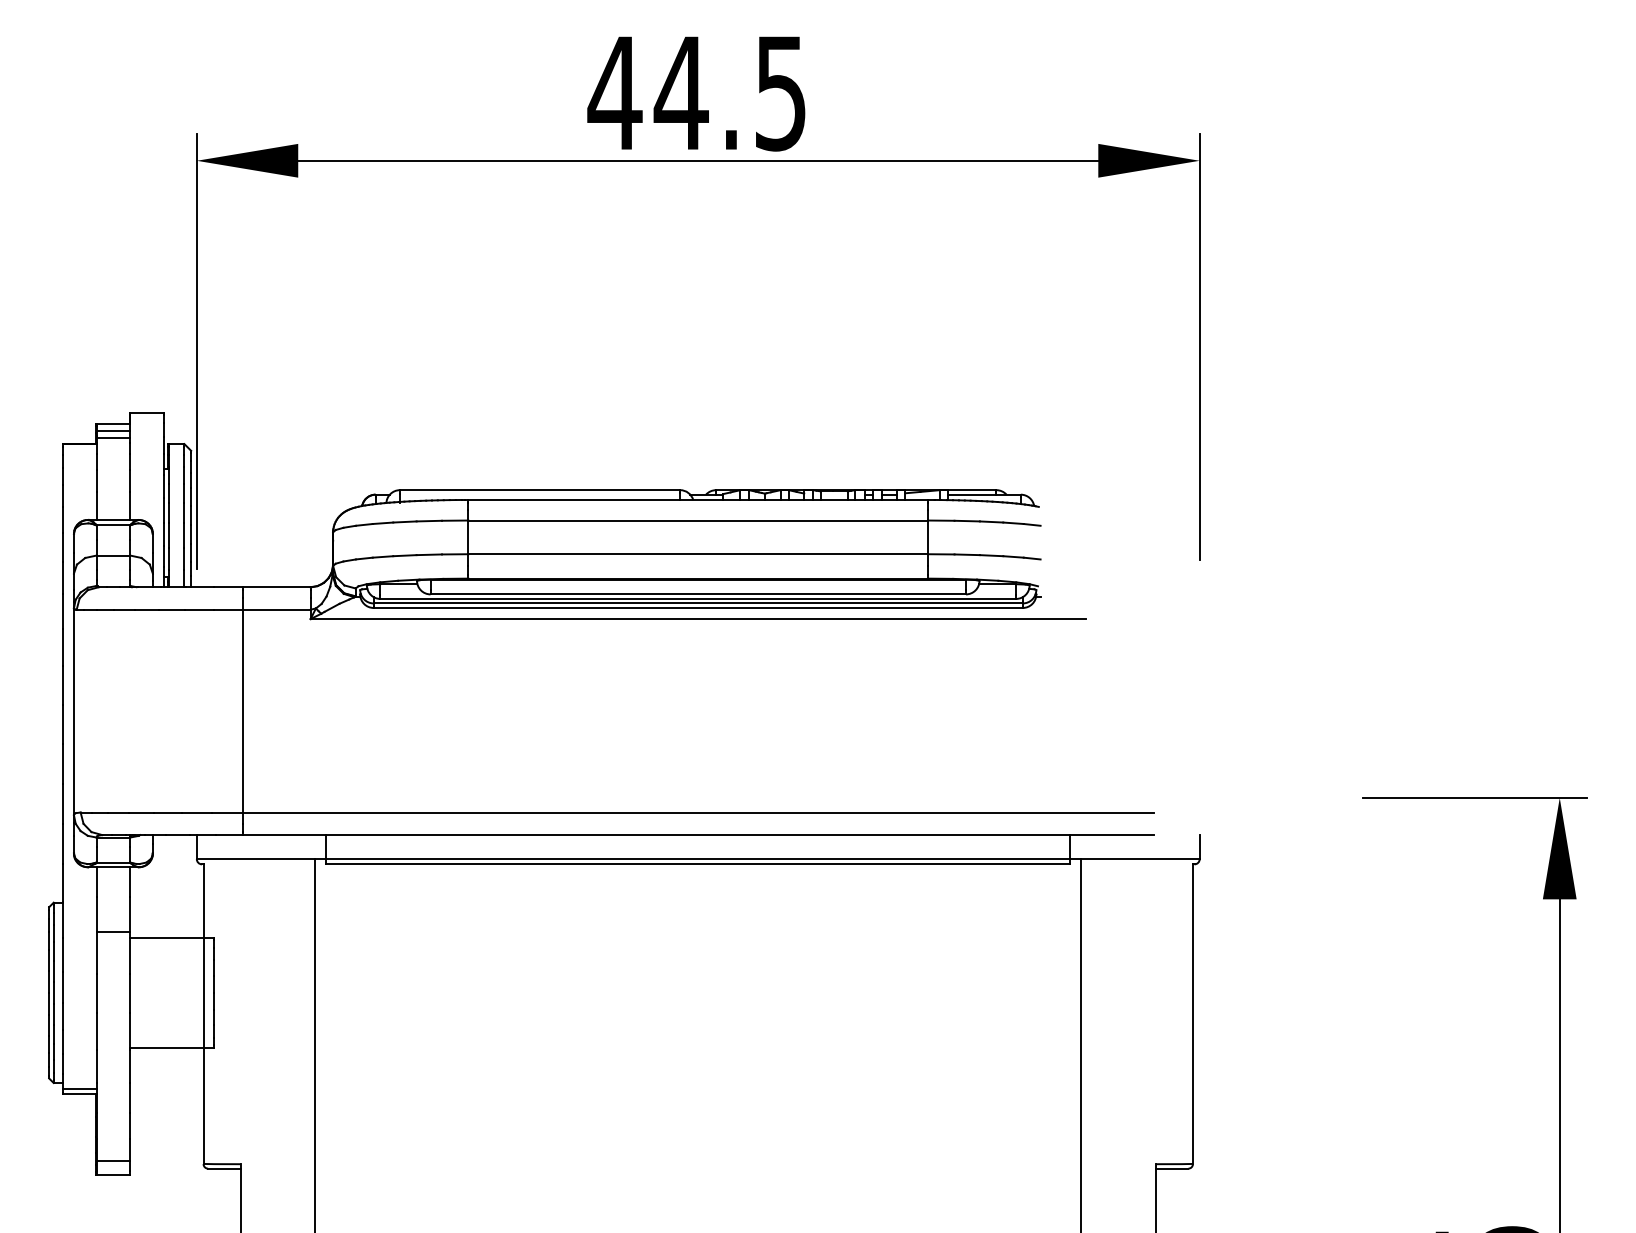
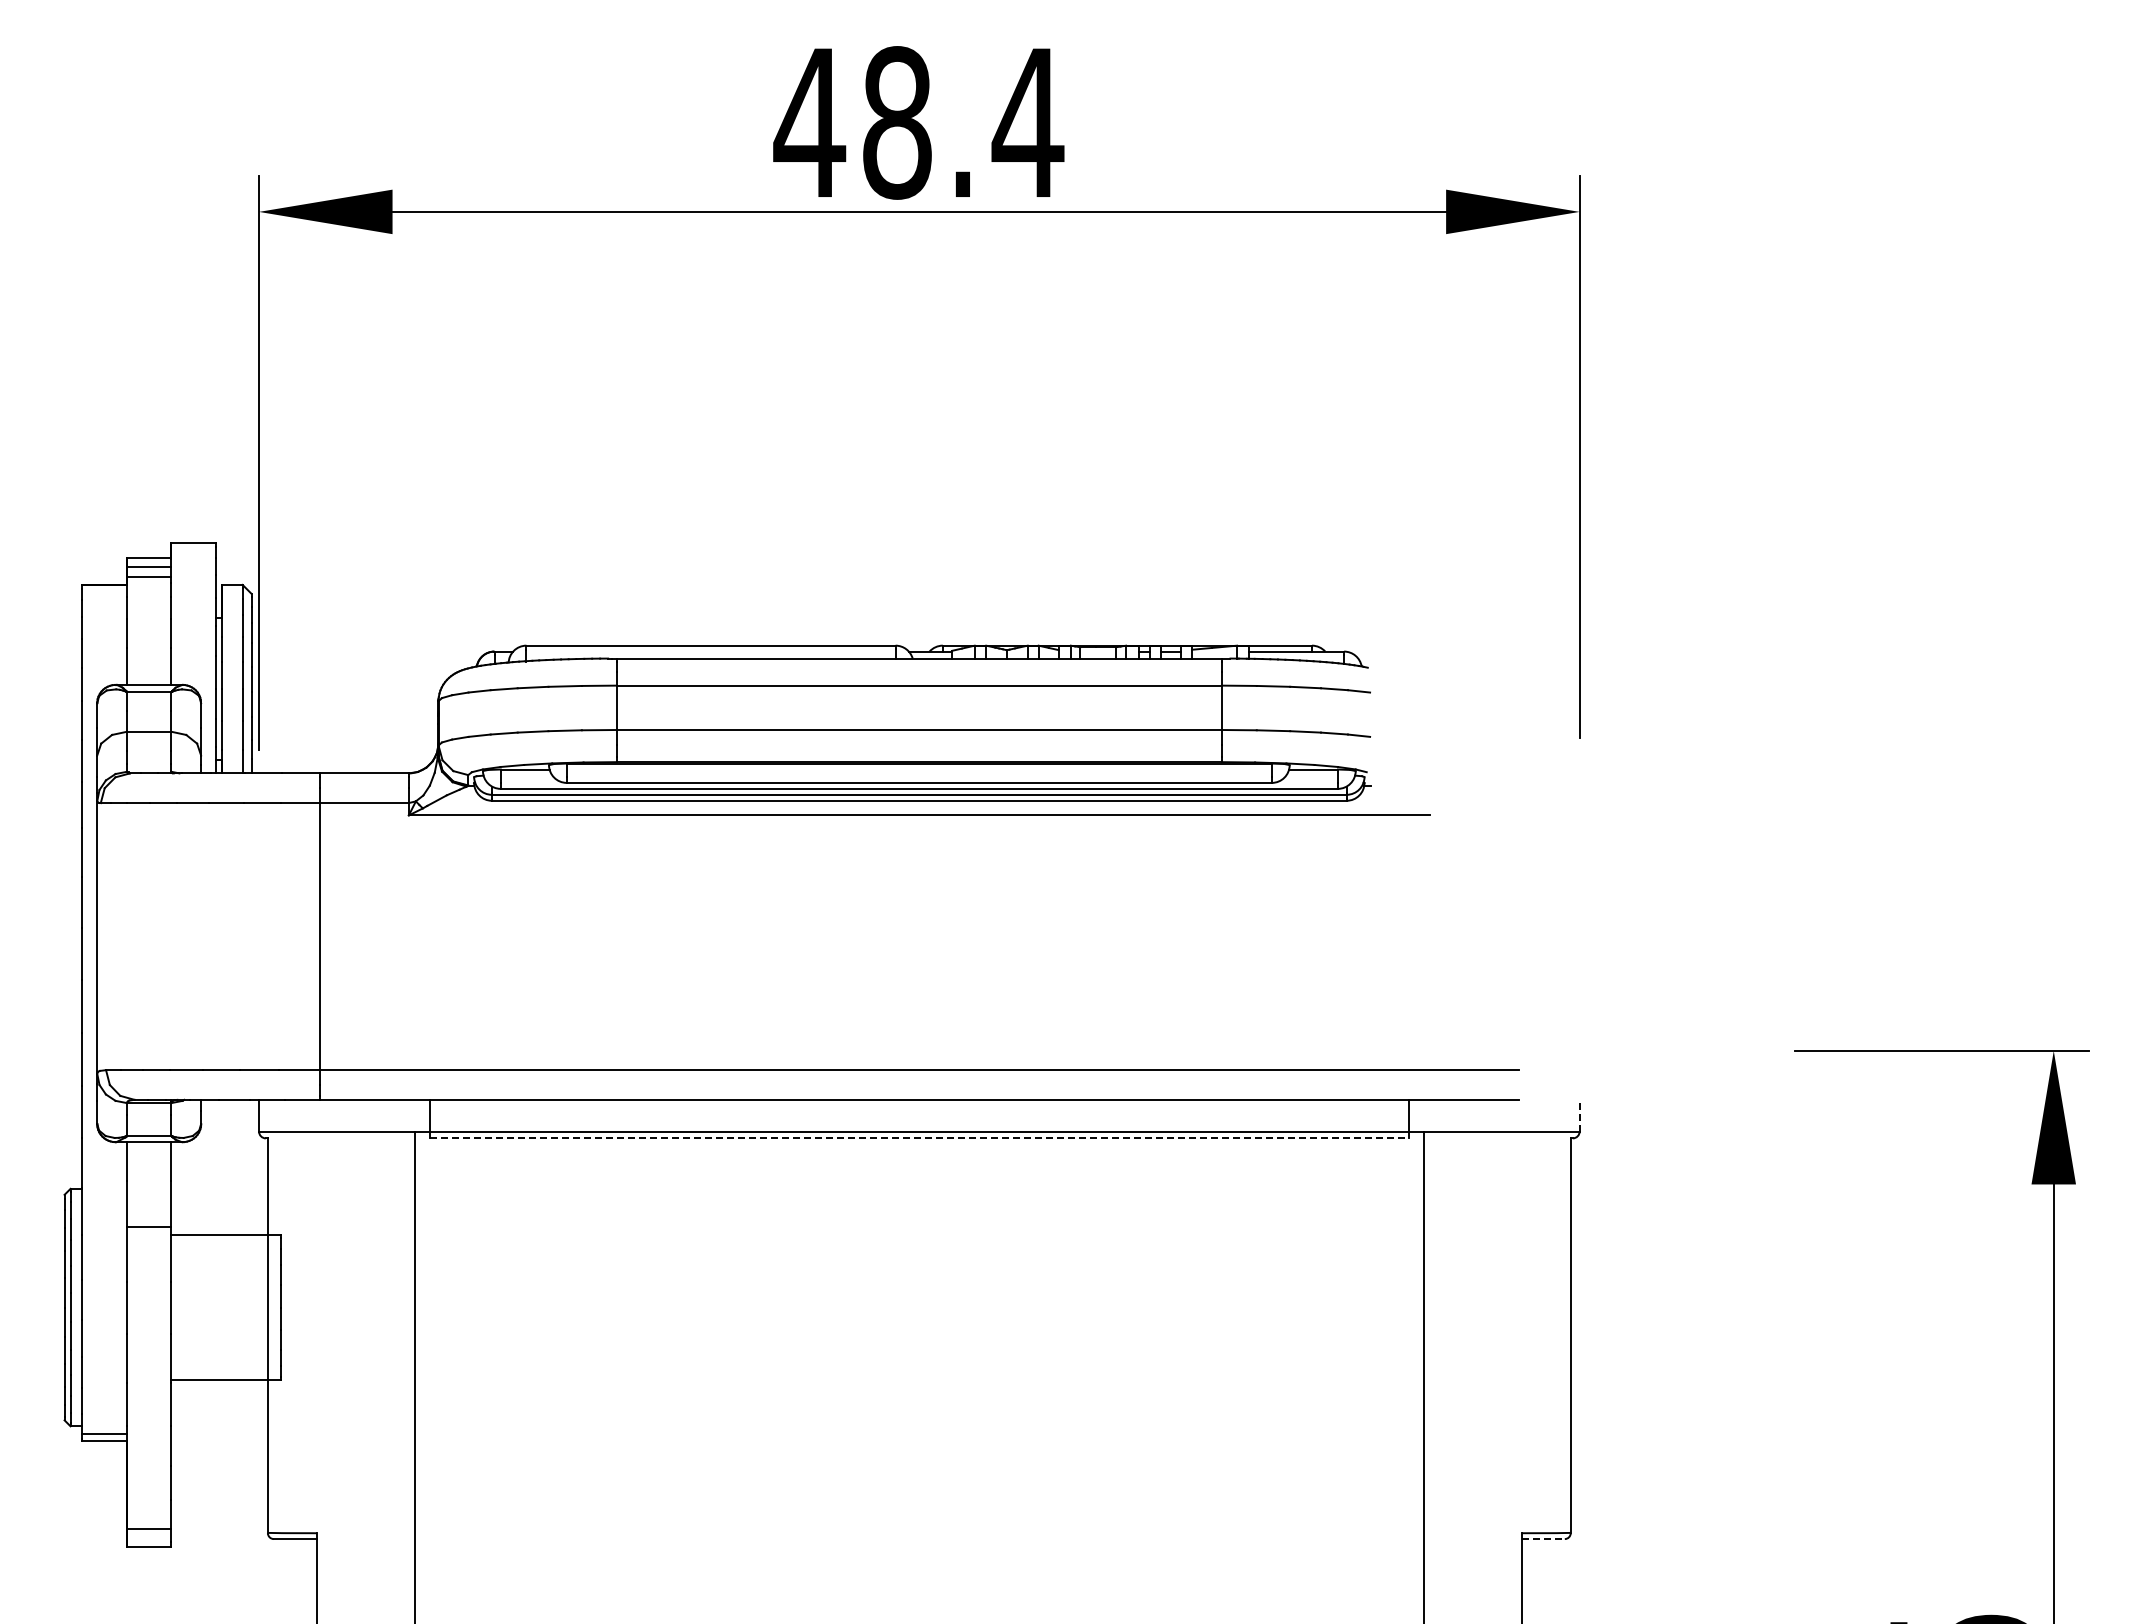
text: (731, 92) -> (962, 122), 44.5 -> 48.4
line: (1199, 846) -> (1579, 1115), solid -> dashed
line: (698, 864) -> (919, 1138), solid -> dashed
line: (1172, 1168) -> (1543, 1539), solid -> dashed

